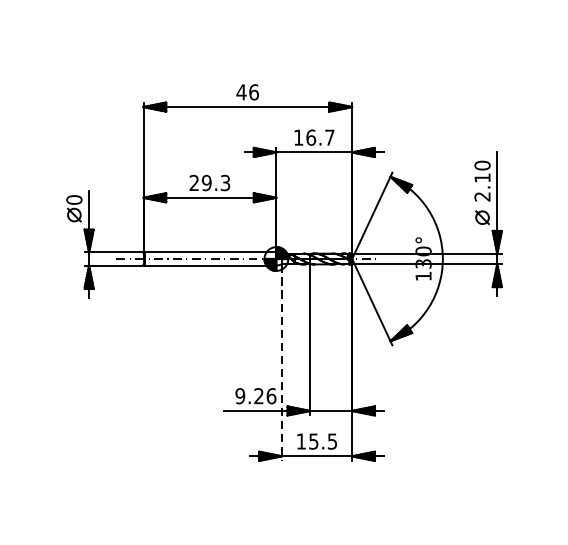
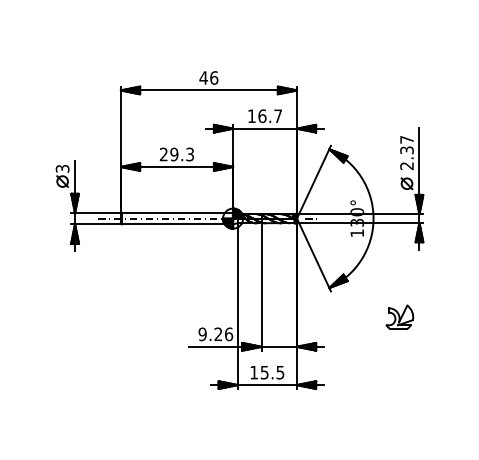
text: (481, 171) -> (406, 144), 2.10 -> 2.37
text: (74, 199) -> (62, 168), 0 -> 3
line: (281, 363) -> (237, 306), dashed -> solid
part: (473, 375) -> (399, 316), added

